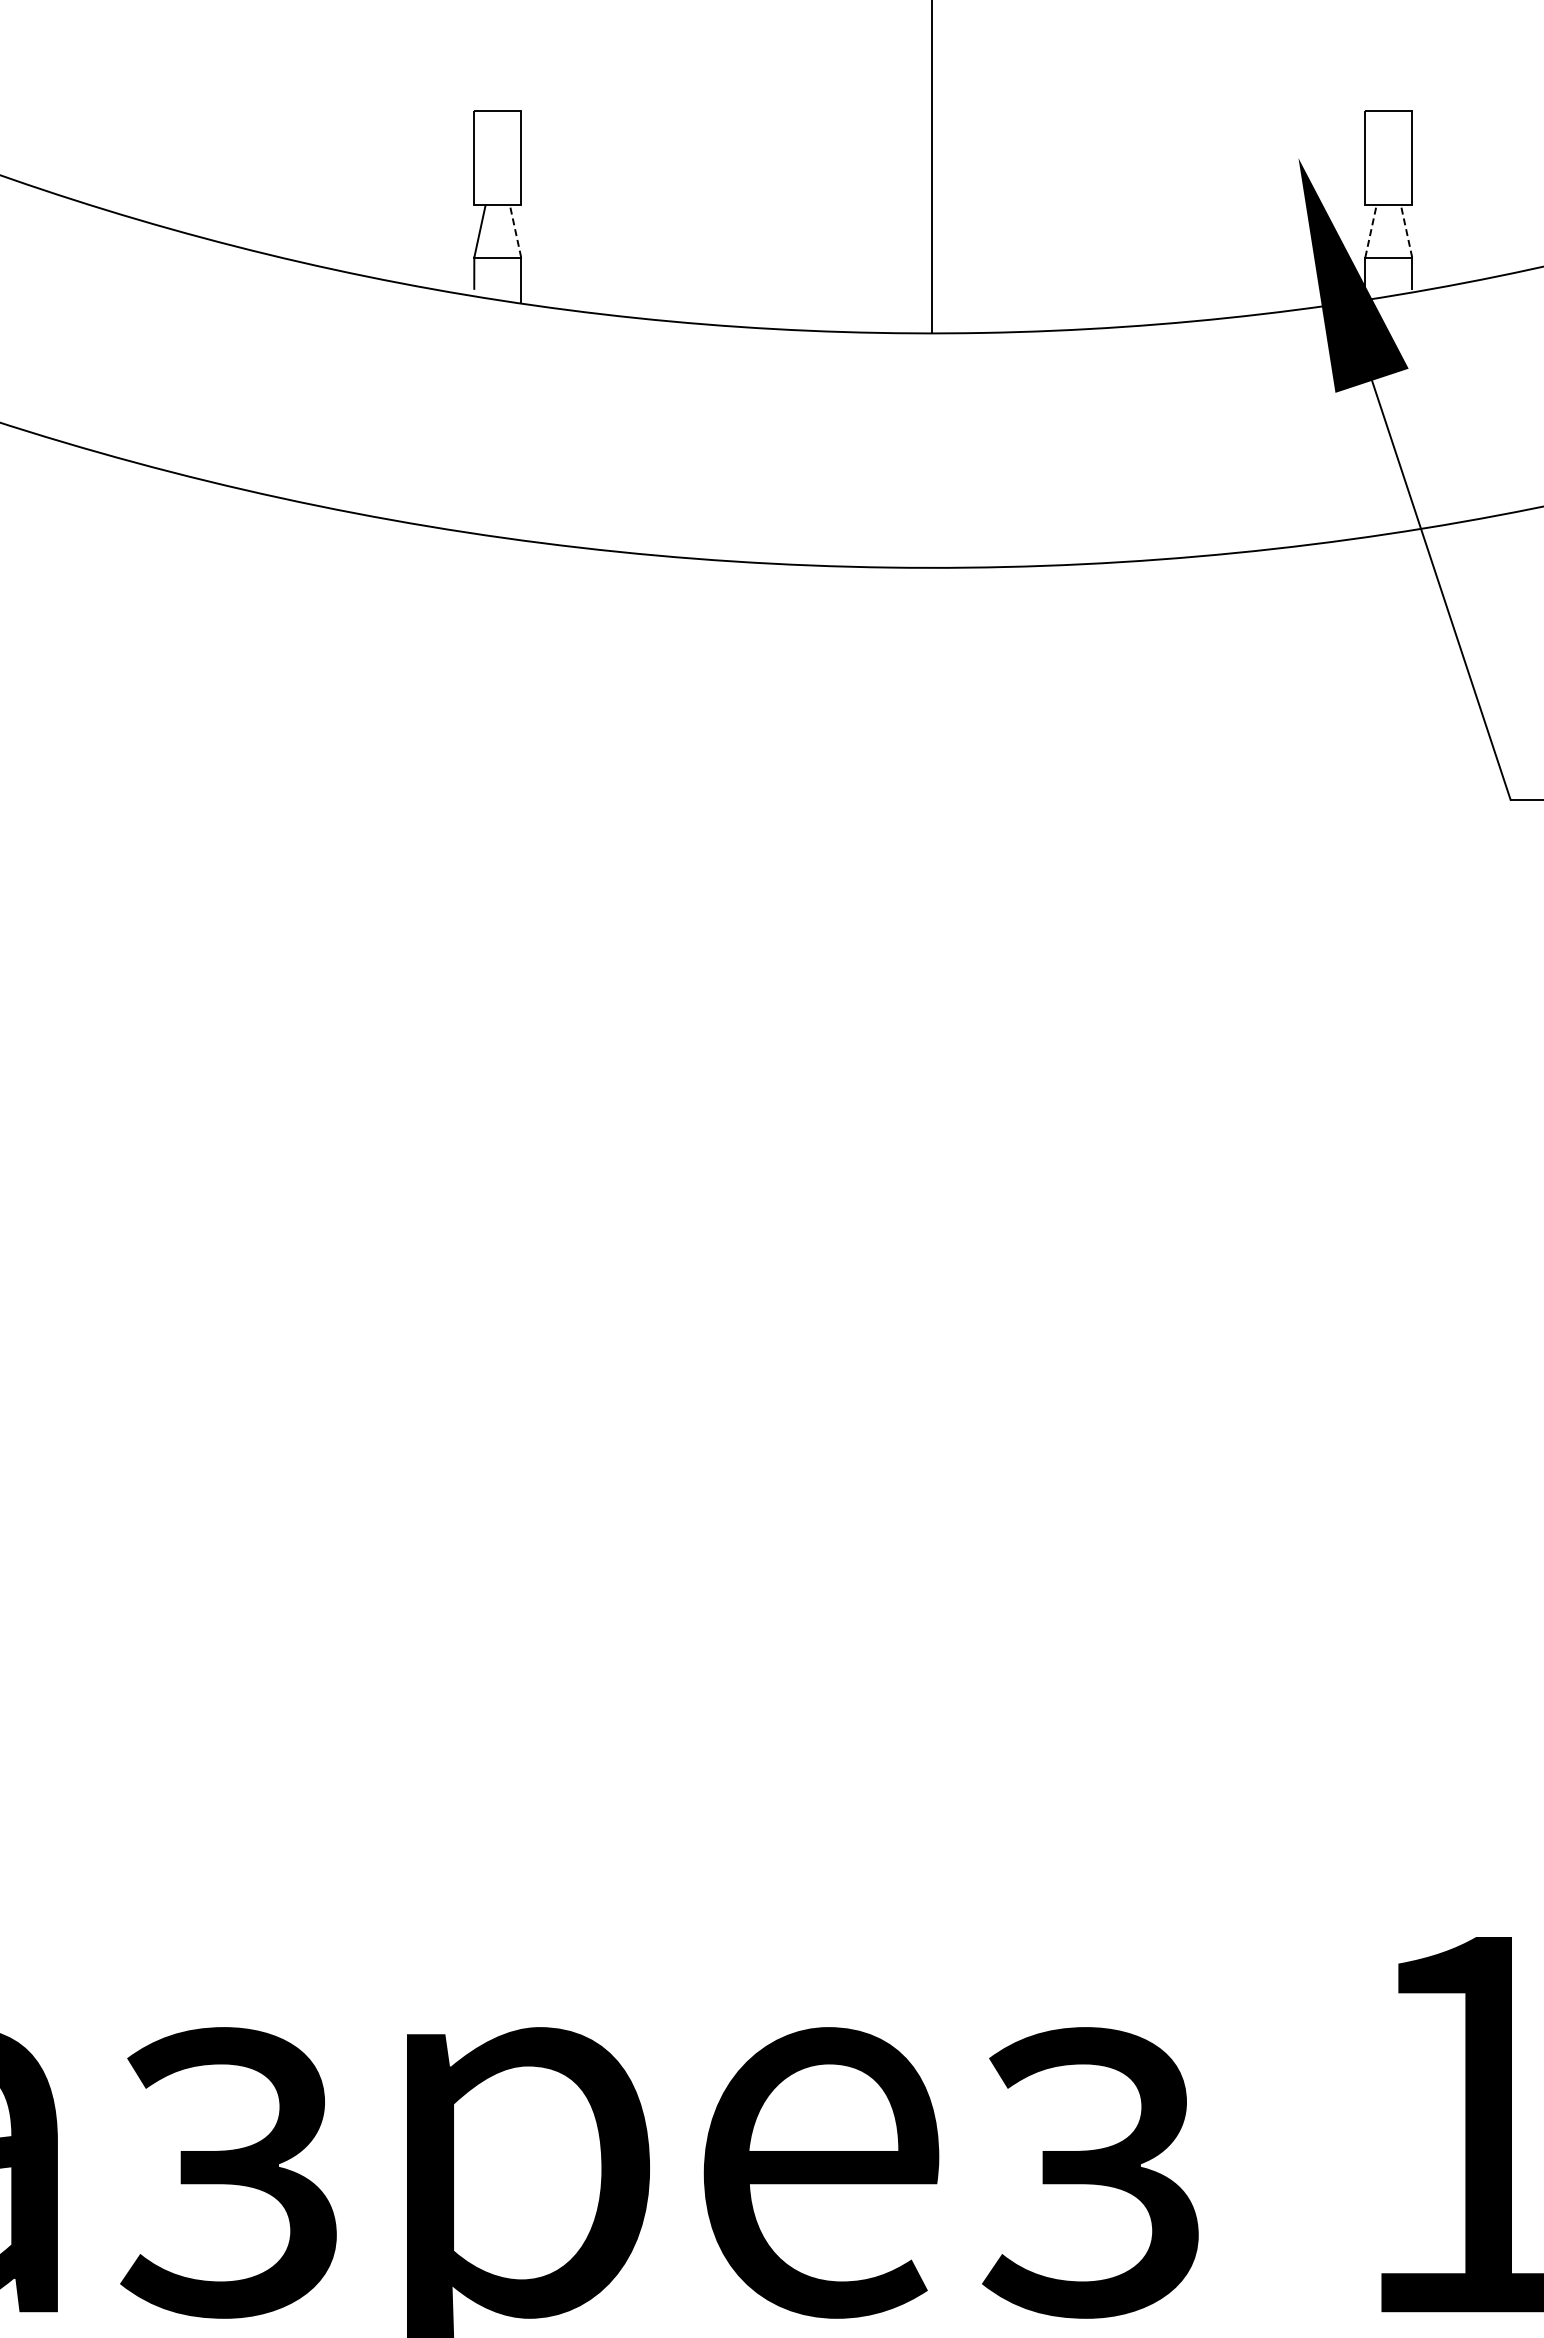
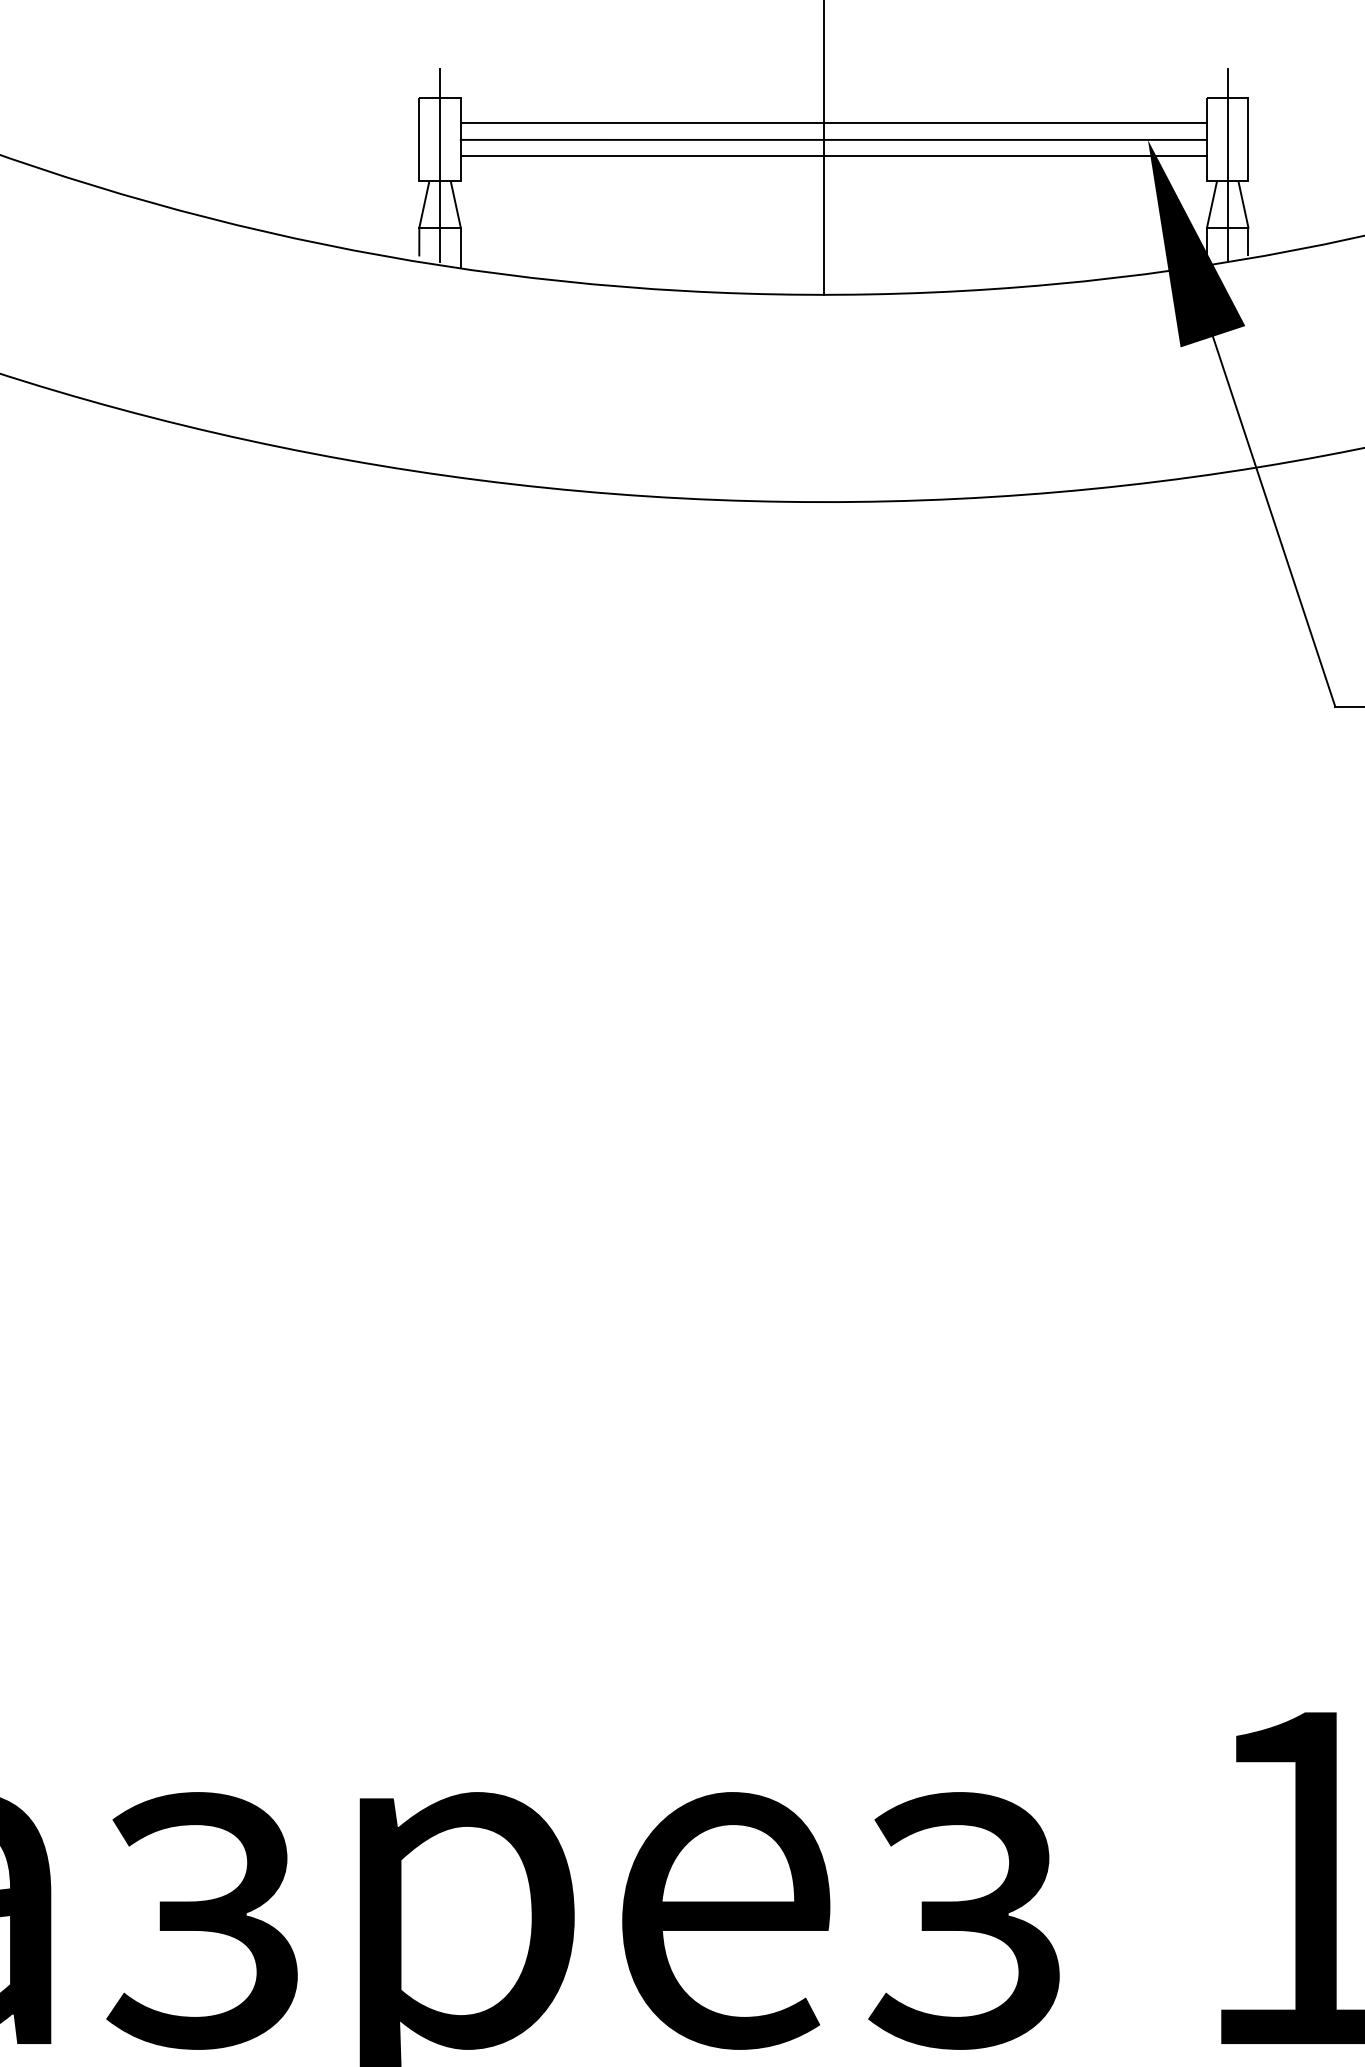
line: (943, 139) -> (834, 123), added
line: (943, 158) -> (834, 140), added
line: (943, 176) -> (834, 156), added
line: (497, 186) -> (439, 164), added
line: (1388, 186) -> (1227, 164), added
line: (515, 231) -> (455, 204), dashed -> solid
line: (1371, 231) -> (1212, 204), dashed -> solid
line: (1406, 231) -> (1243, 204), dashed -> solid

